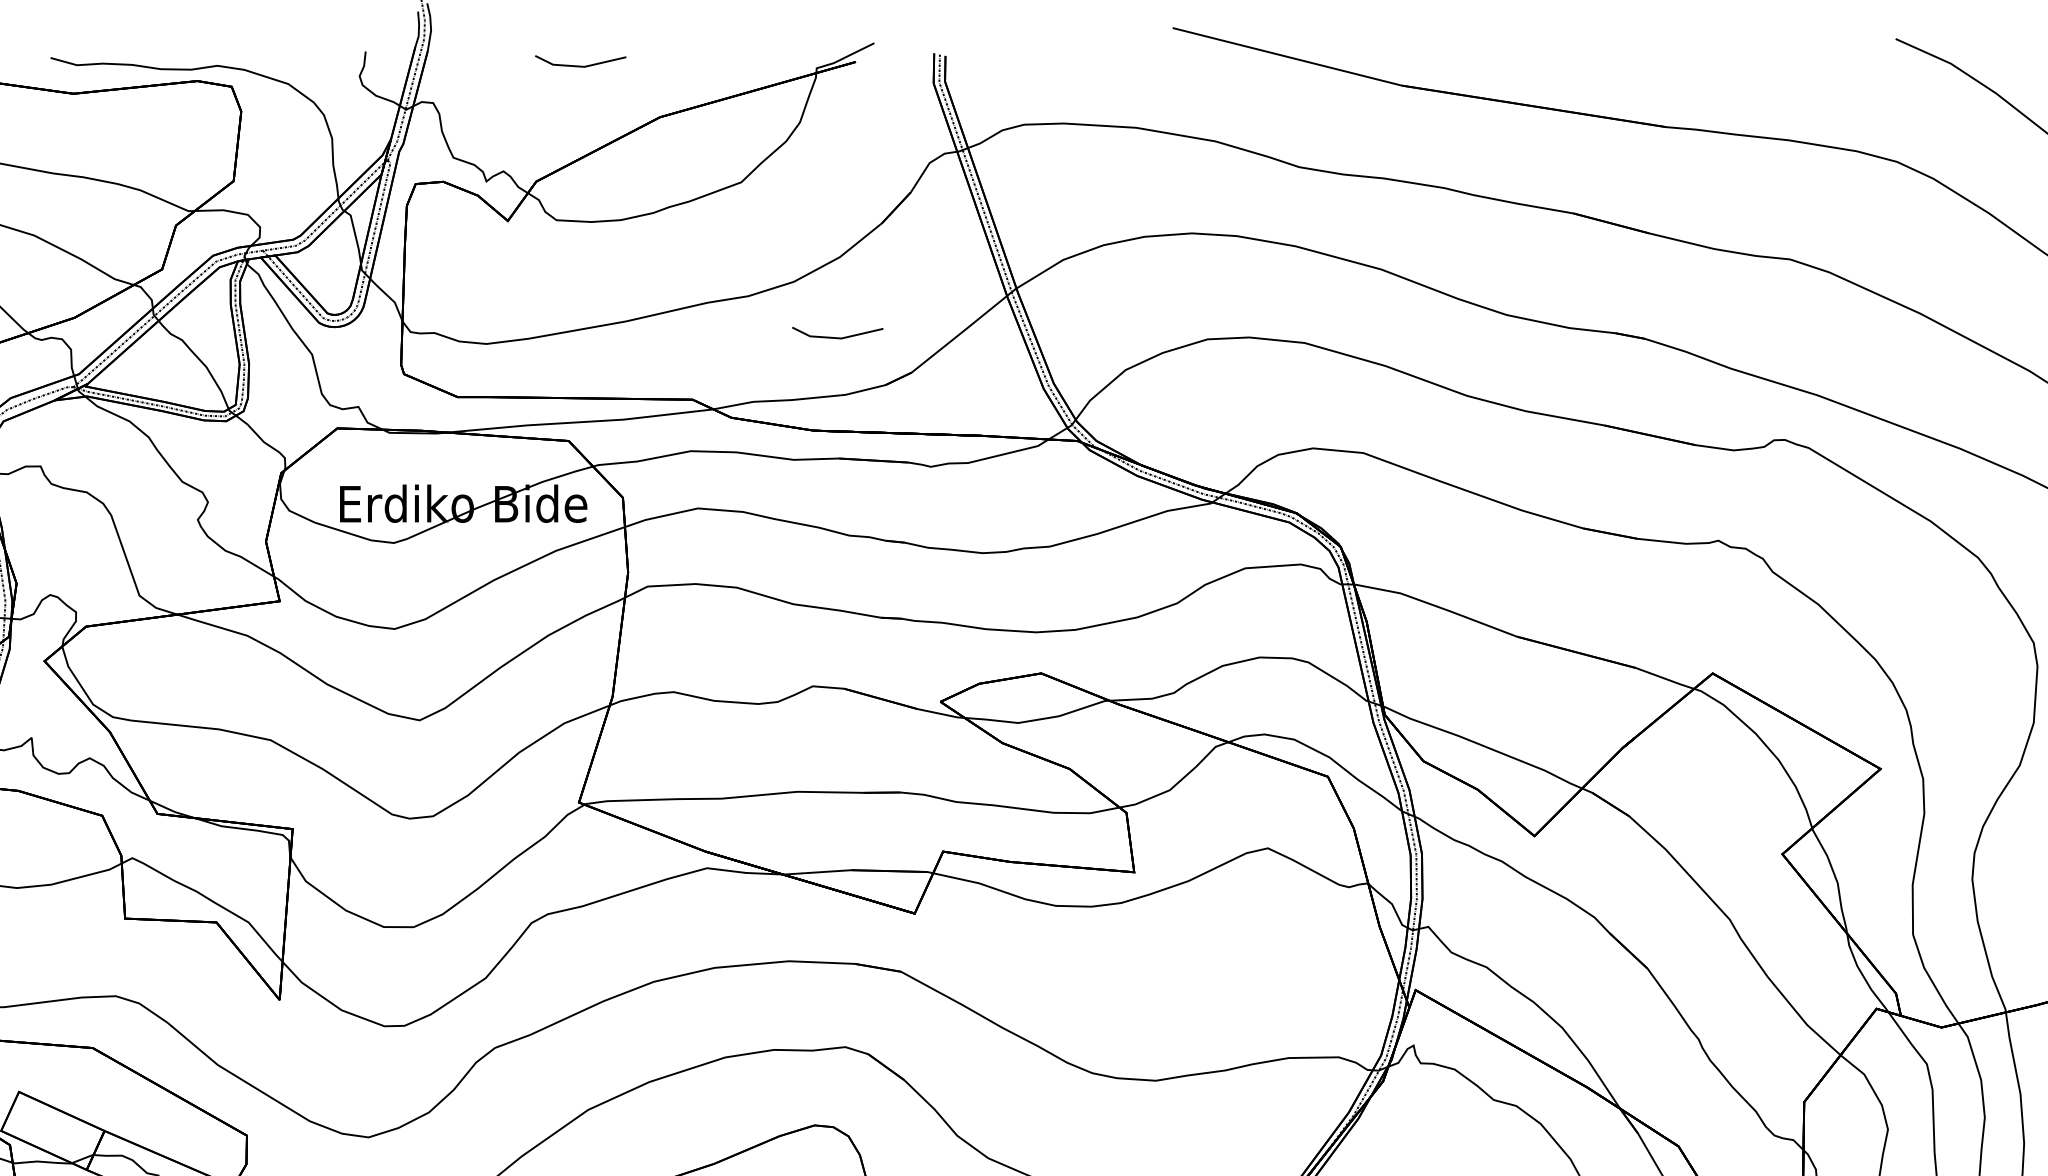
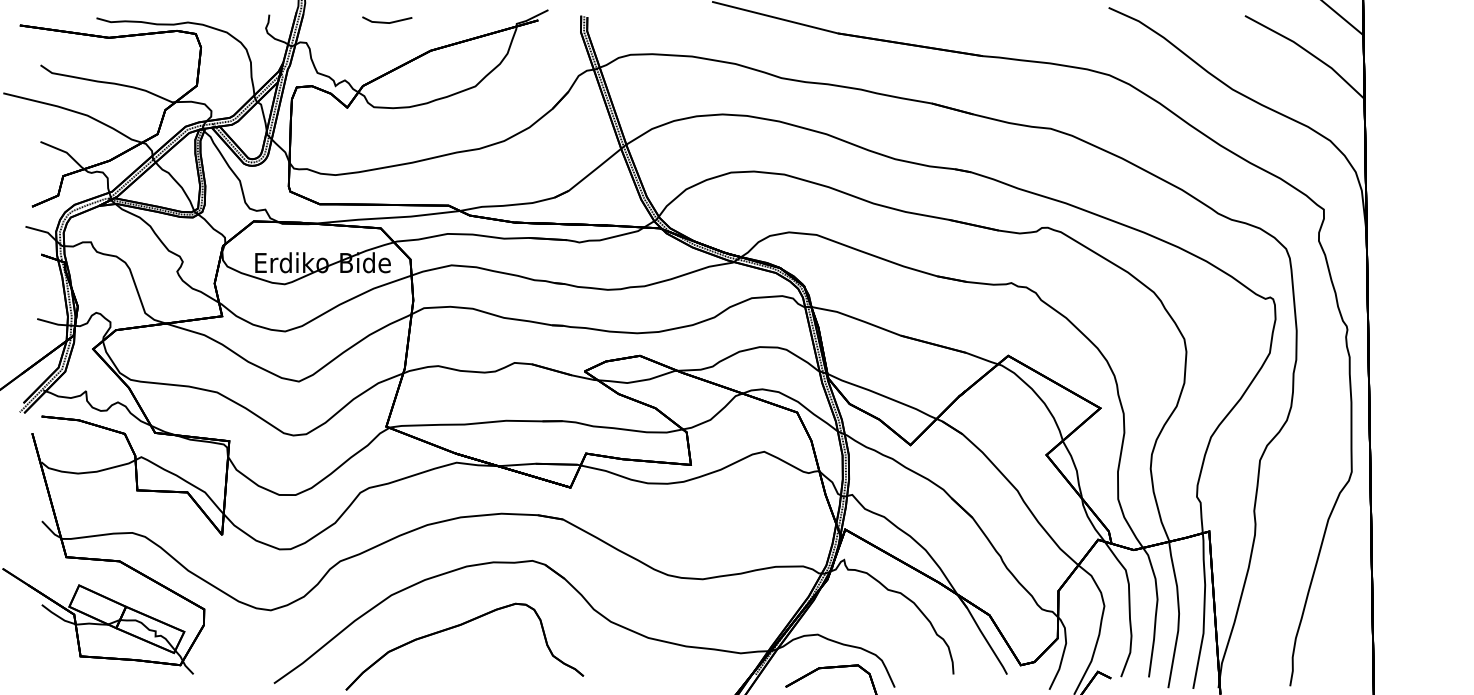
part: (838, 331) -> (528, 168), removed

